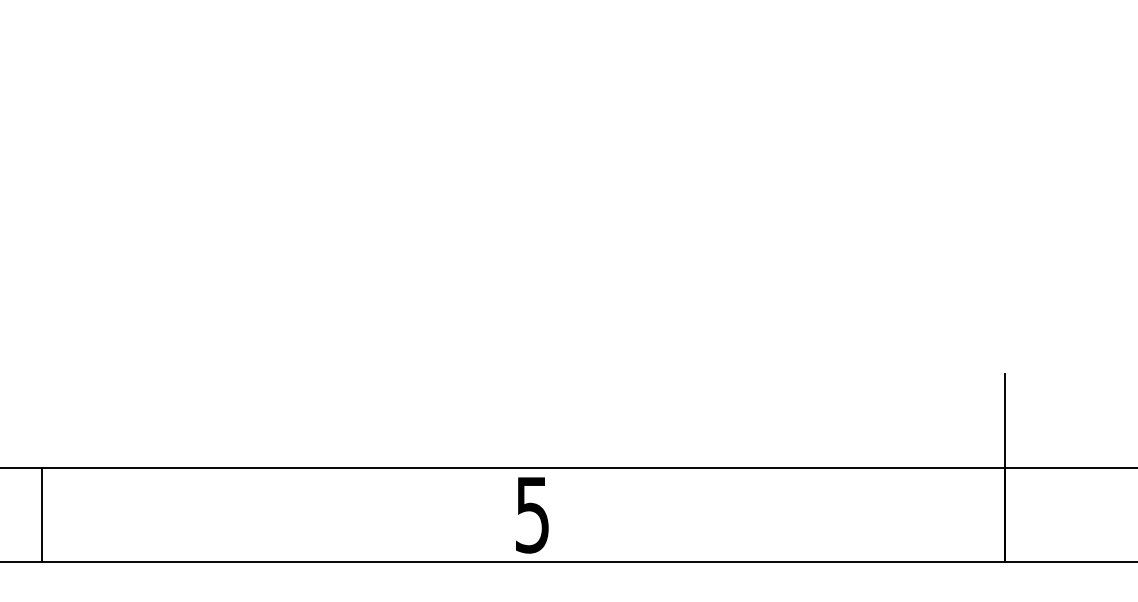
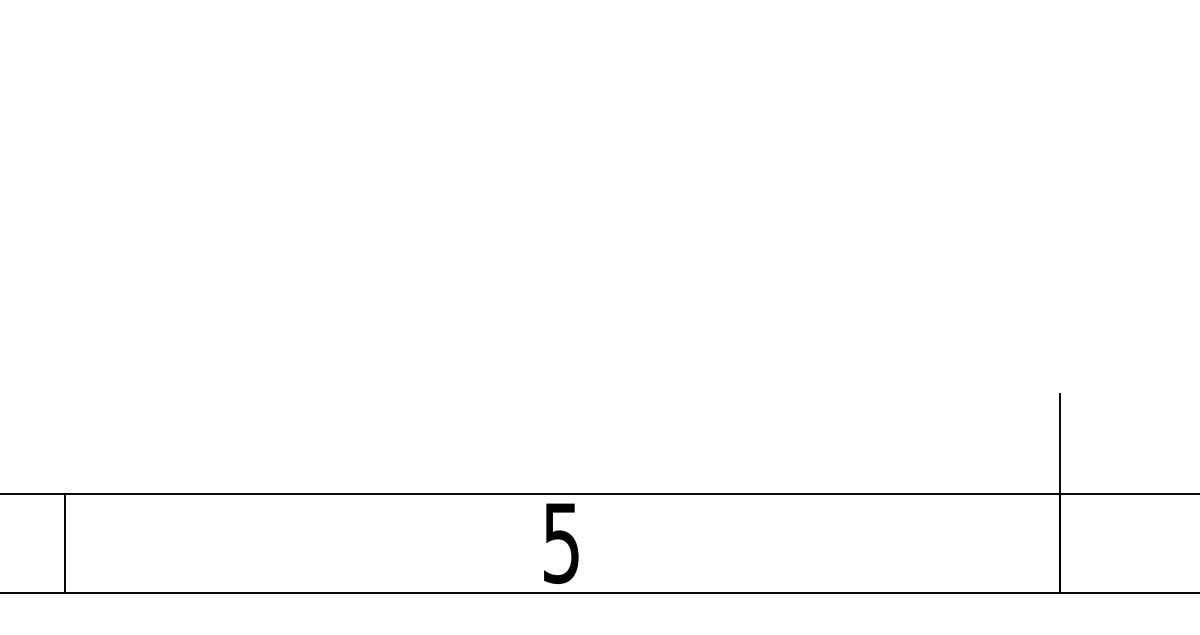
line: (41, 514) -> (64, 542), moved

